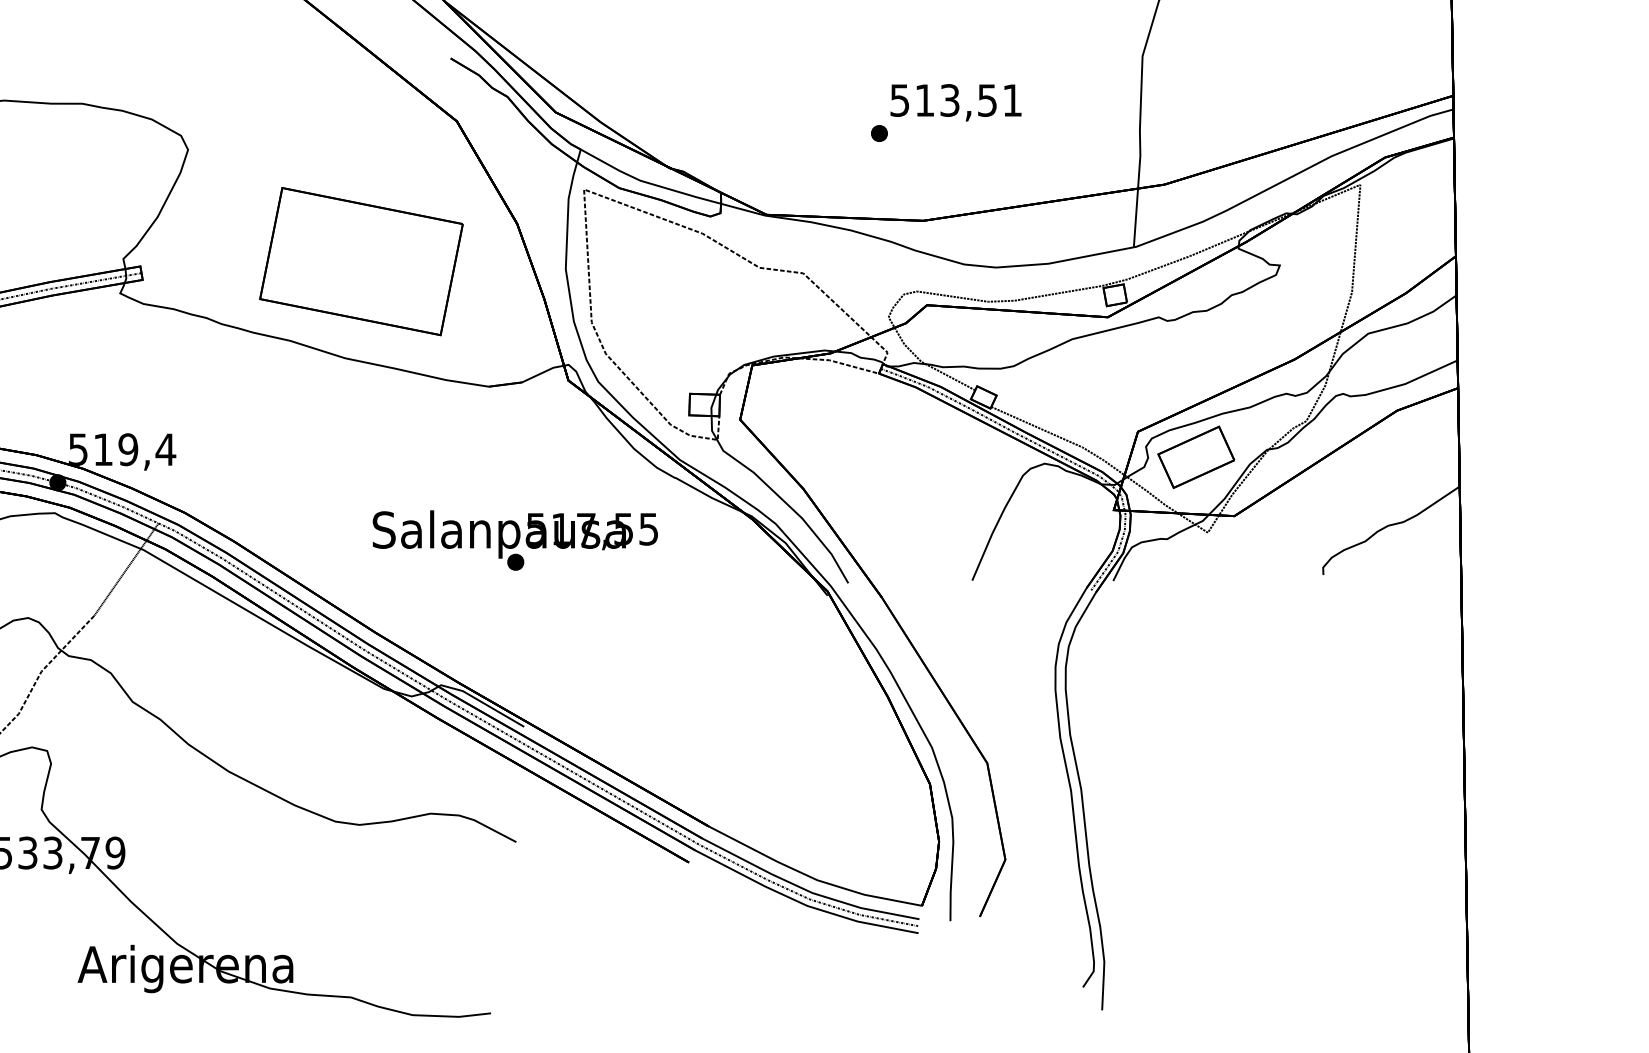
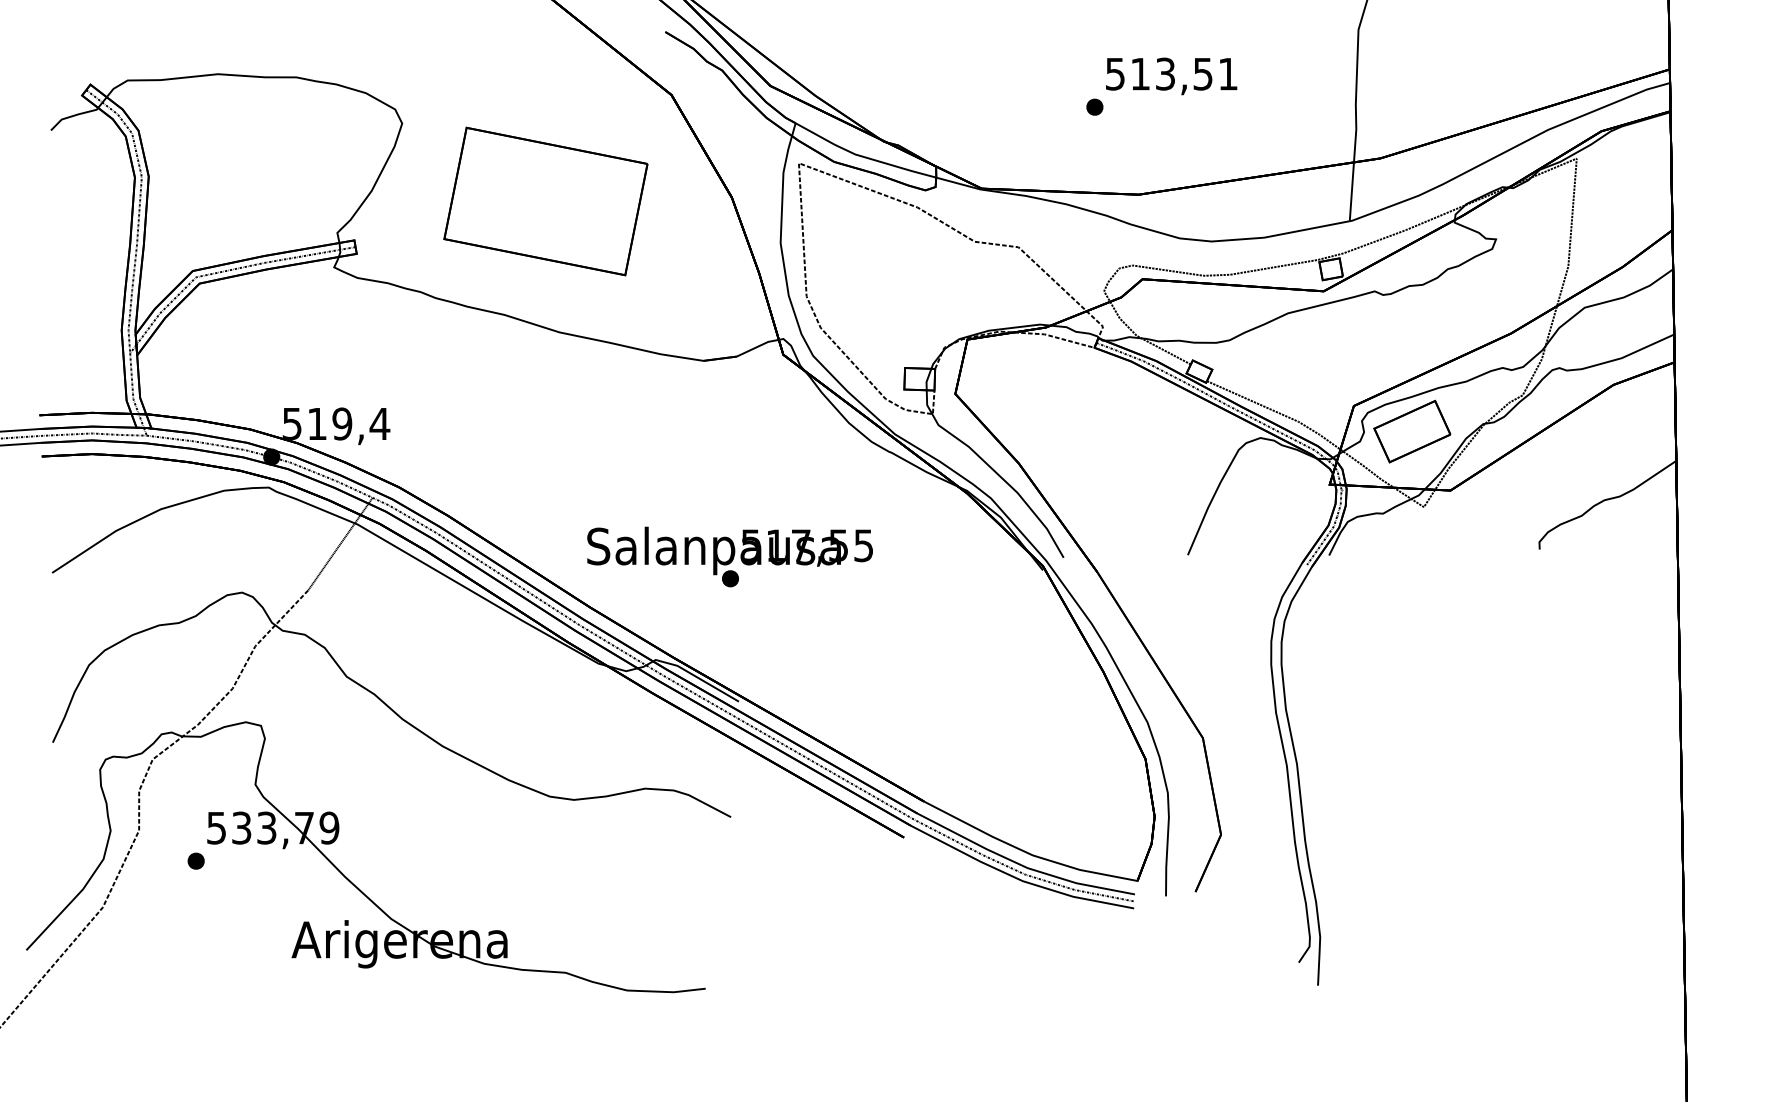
part: (361, 261) -> (545, 201), moved
text: (514, 540) -> (729, 556), moved

